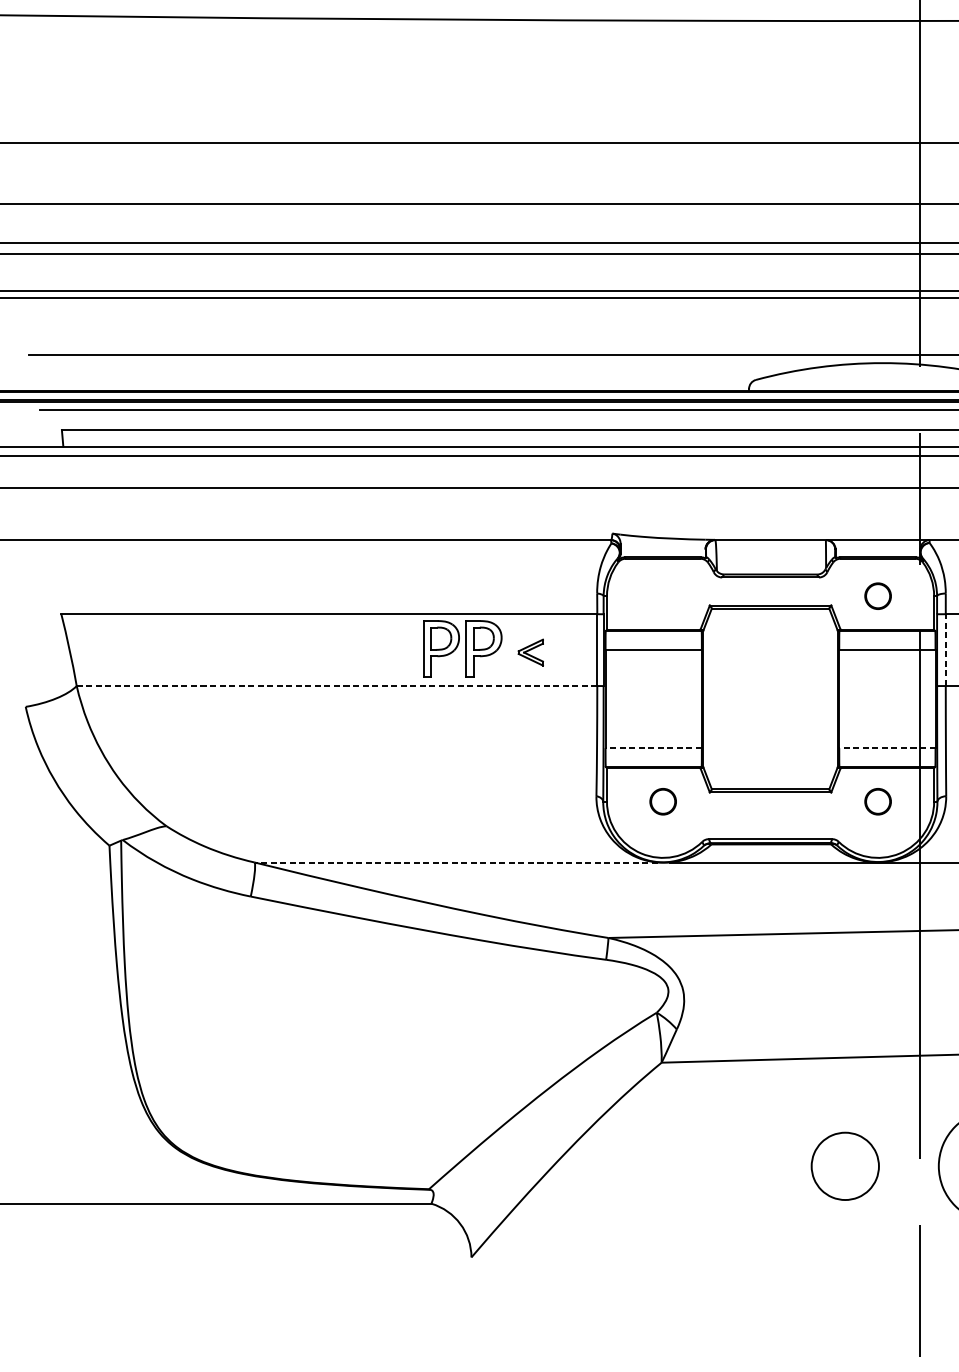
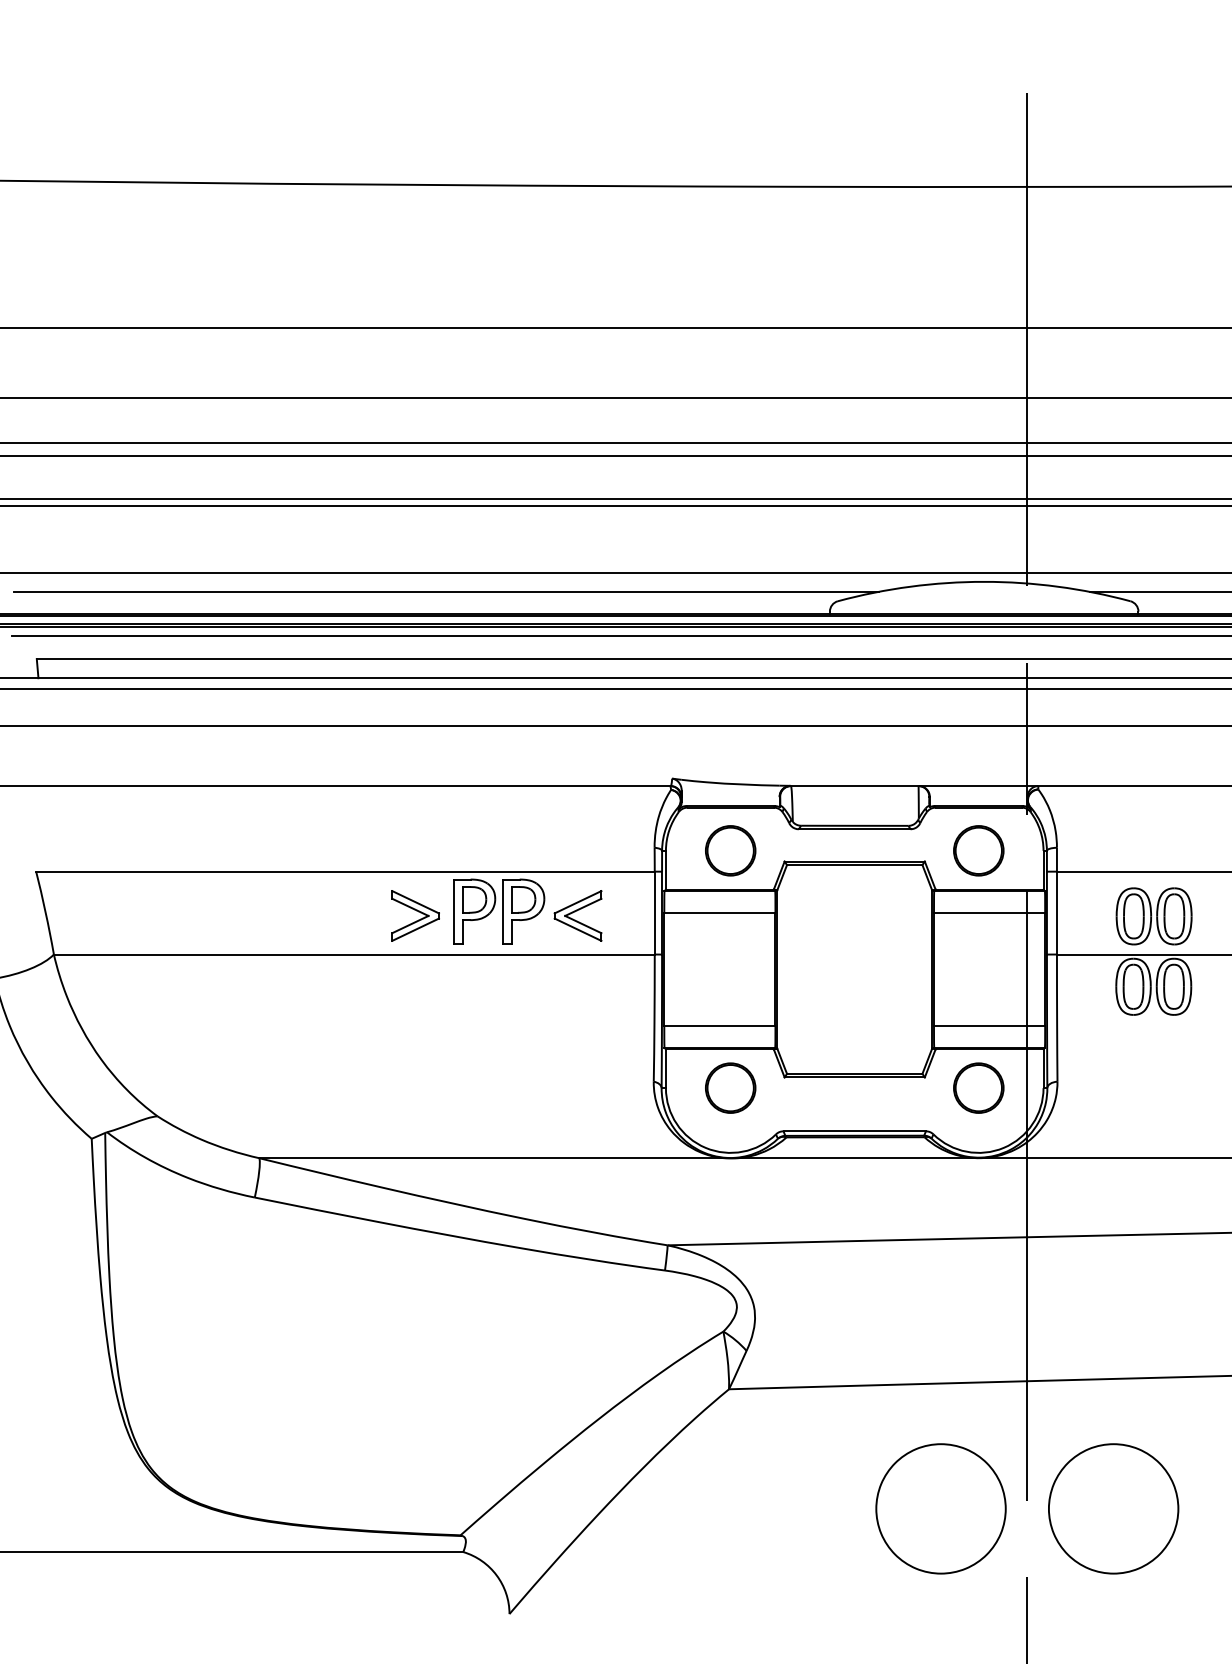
line: (416, 371) -> (446, 591), added
part: (662, 595) -> (730, 850), added
part: (877, 595) -> (978, 850), size x1.67
line: (945, 649) -> (1056, 912), dashed -> solid
part: (390, 652) -> (415, 915), added
part: (530, 652) -> (577, 915), size x1.67
line: (336, 686) -> (353, 954), dashed -> solid
line: (653, 748) -> (719, 1026), dashed -> solid
line: (887, 748) -> (989, 1026), dashed -> solid
part: (662, 801) -> (730, 1087), size x1.67
part: (877, 801) -> (978, 1087), size x1.67
line: (456, 862) -> (492, 1158), dashed -> solid
part: (844, 1165) -> (940, 1508), size x1.67

